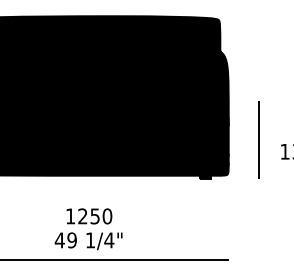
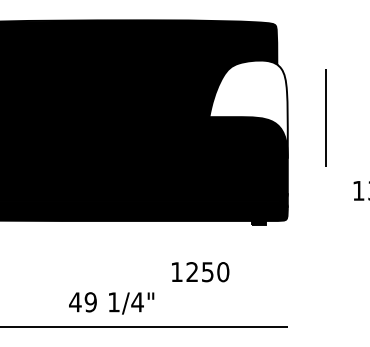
fill: (197, 87) -> (248, 109), removed
line: (258, 139) -> (325, 117), moved
text: (89, 216) -> (200, 272), moved

